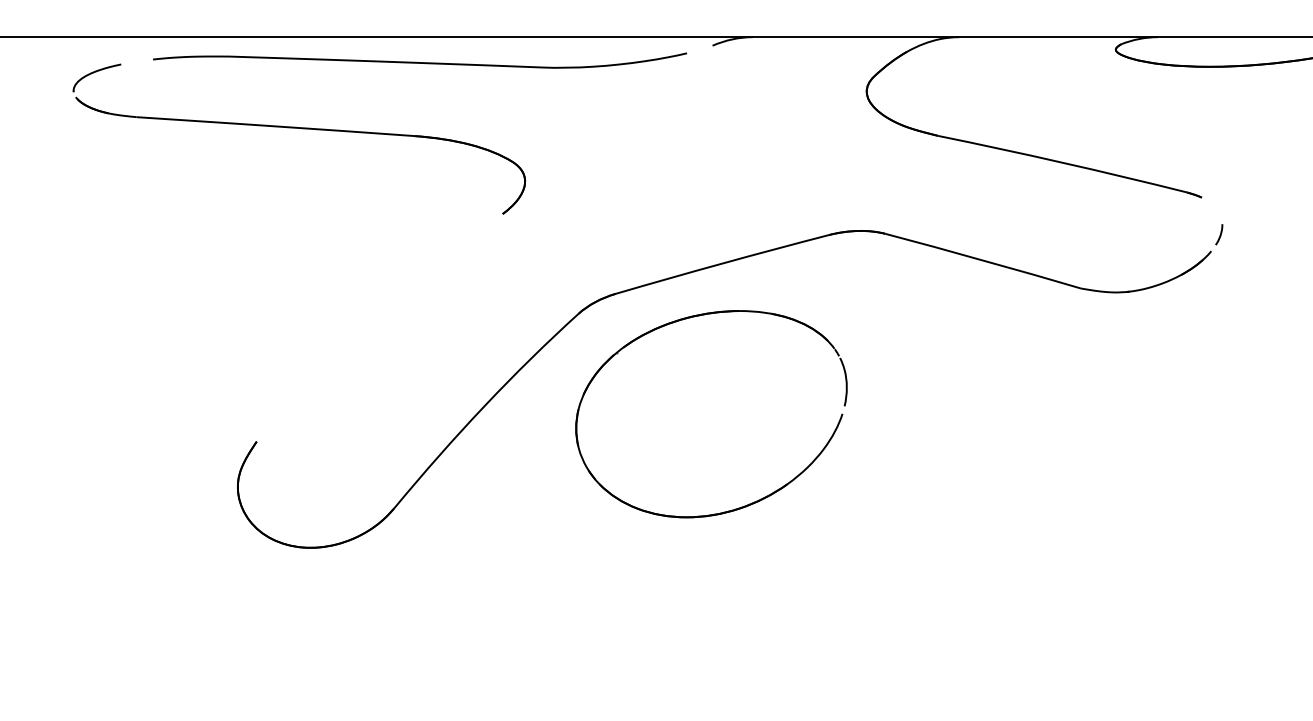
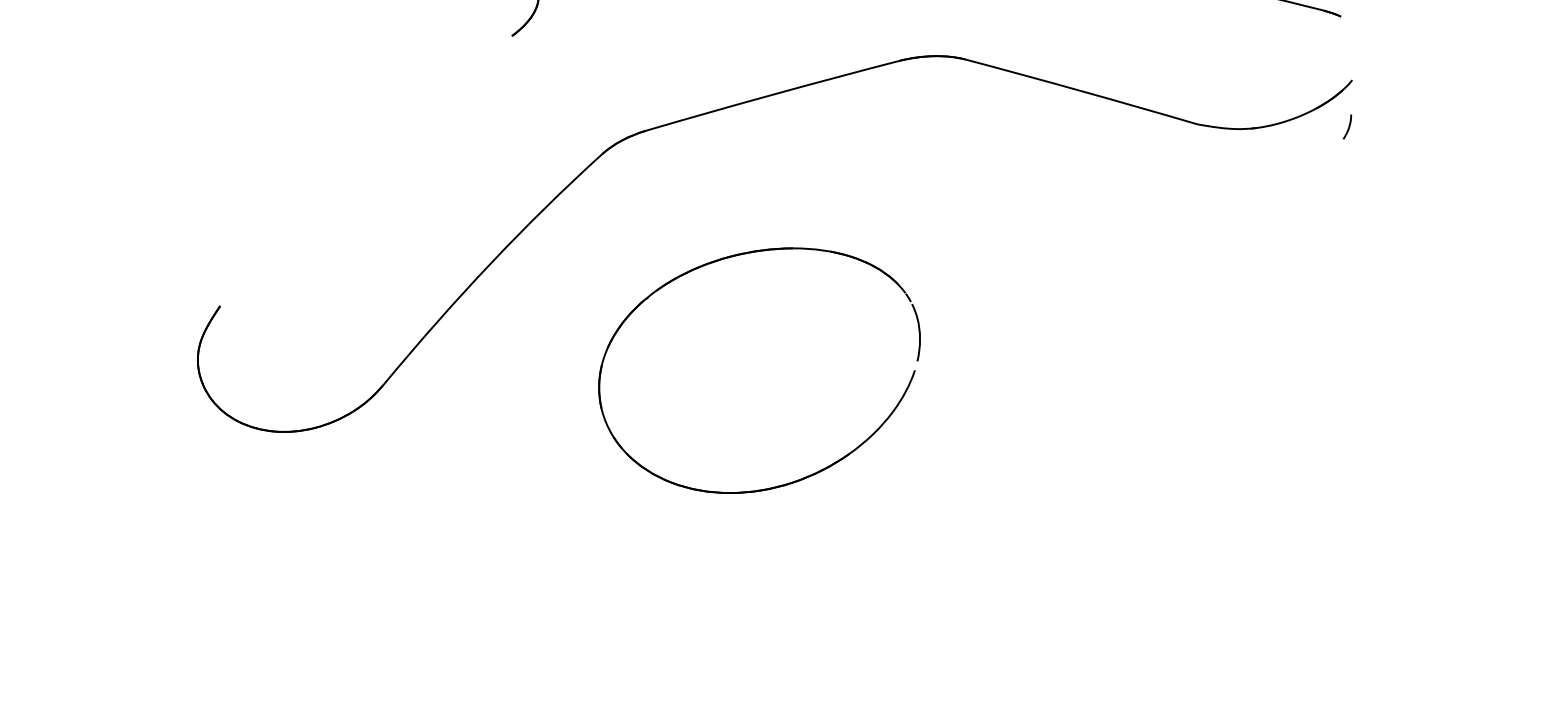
curve: (1220, 234) -> (1348, 126), moved
part: (751, 502) -> (806, 475), moved

